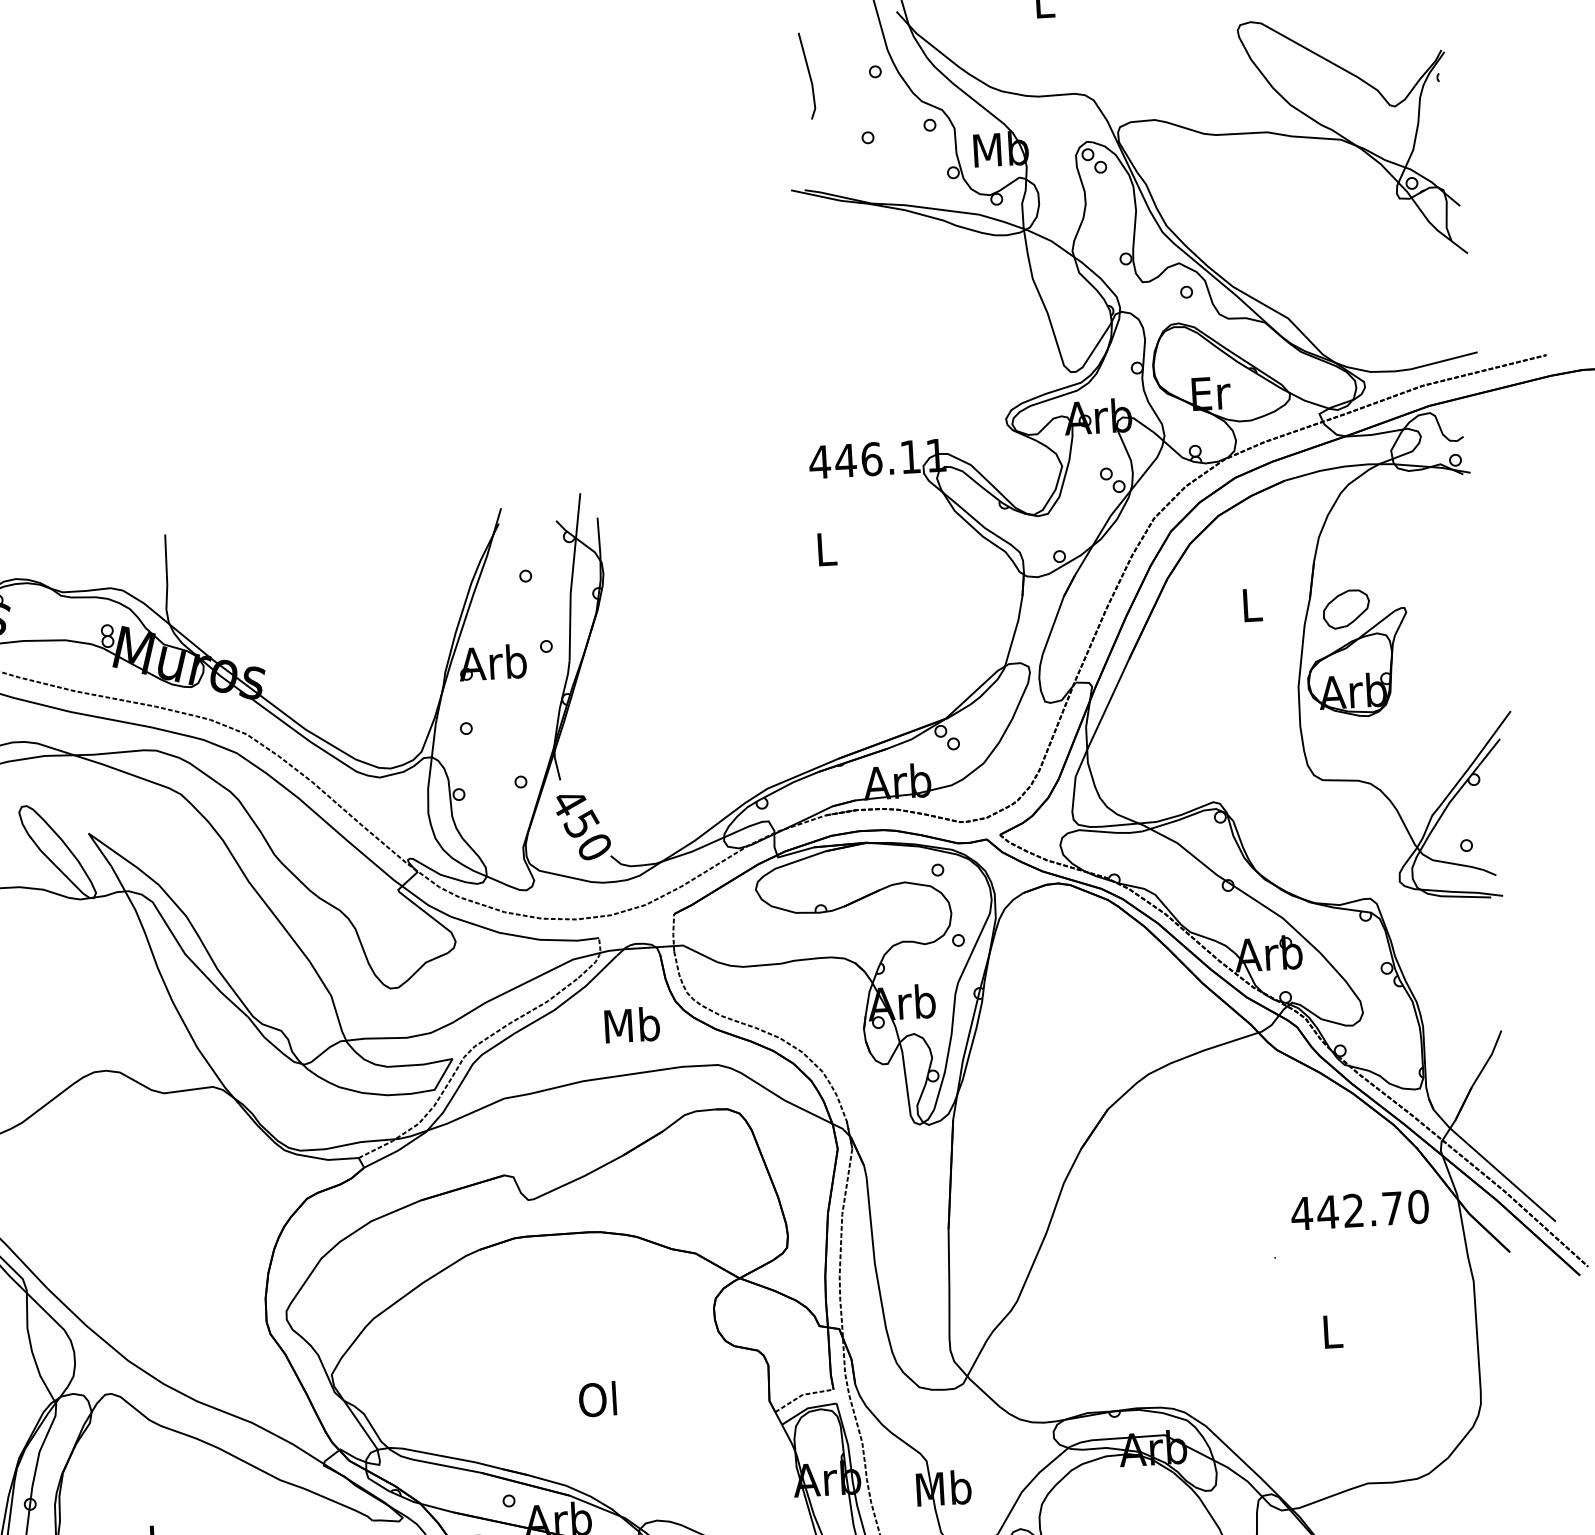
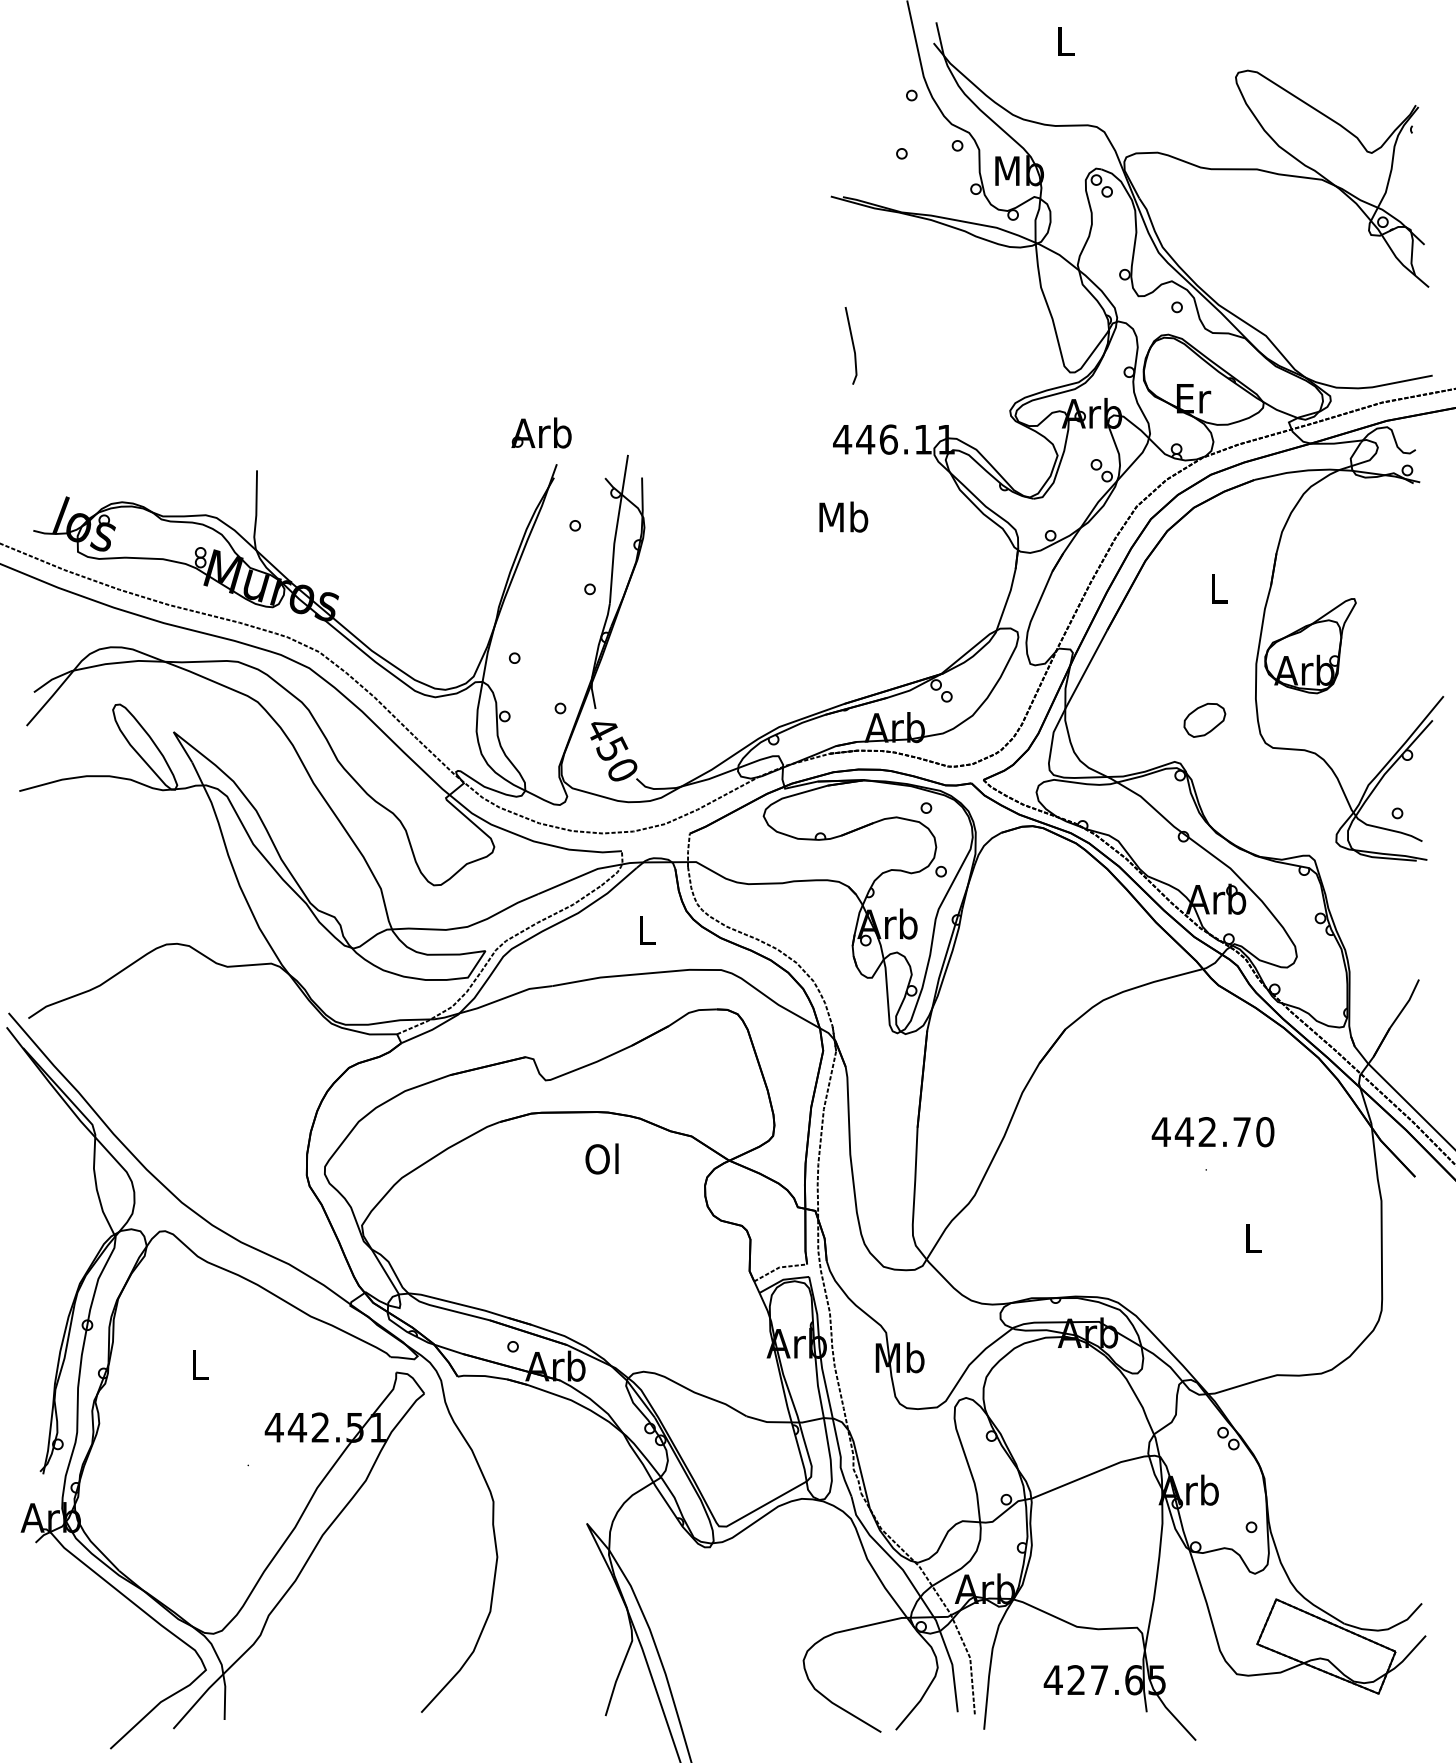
line: (808, 75) -> (852, 345), moved
text: (825, 548) -> (843, 516), L -> Mb
part: (1345, 608) -> (1204, 719), moved
part: (492, 662) -> (541, 432), moved
text: (631, 1024) -> (646, 929), Mb -> L
text: (1359, 1210) -> (1212, 1132), moved
text: (597, 1398) -> (601, 1158), moved

